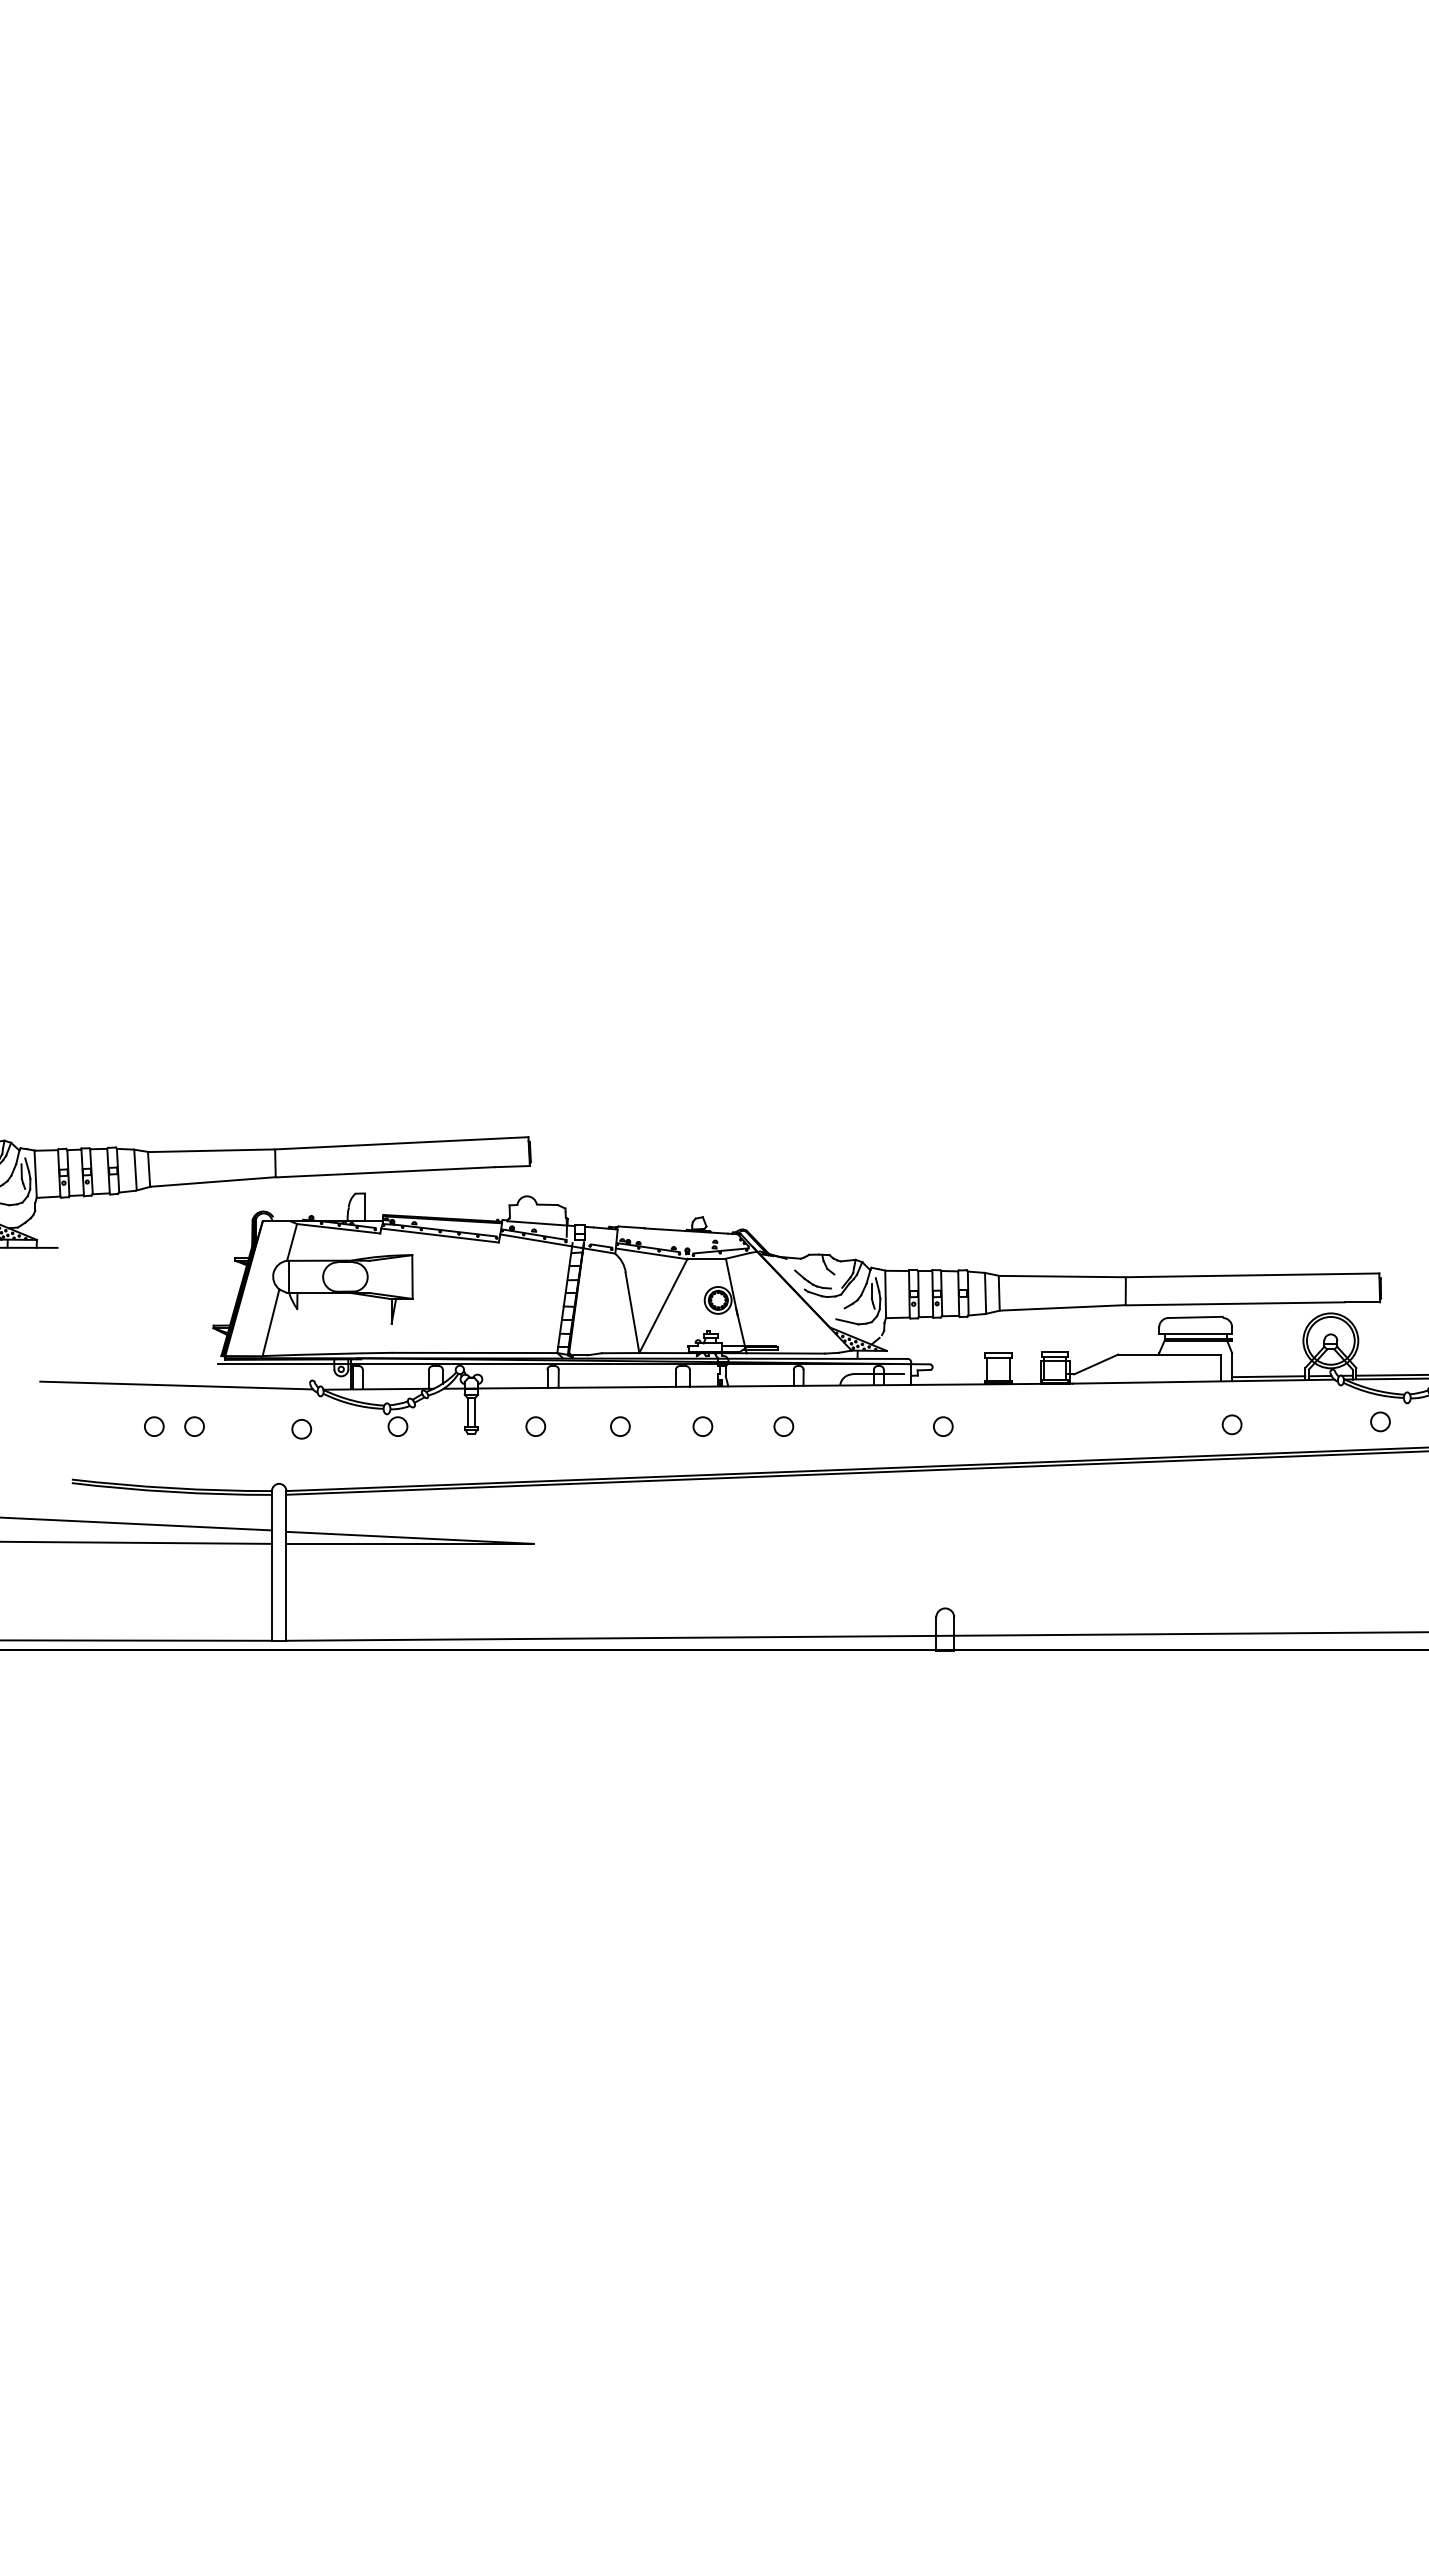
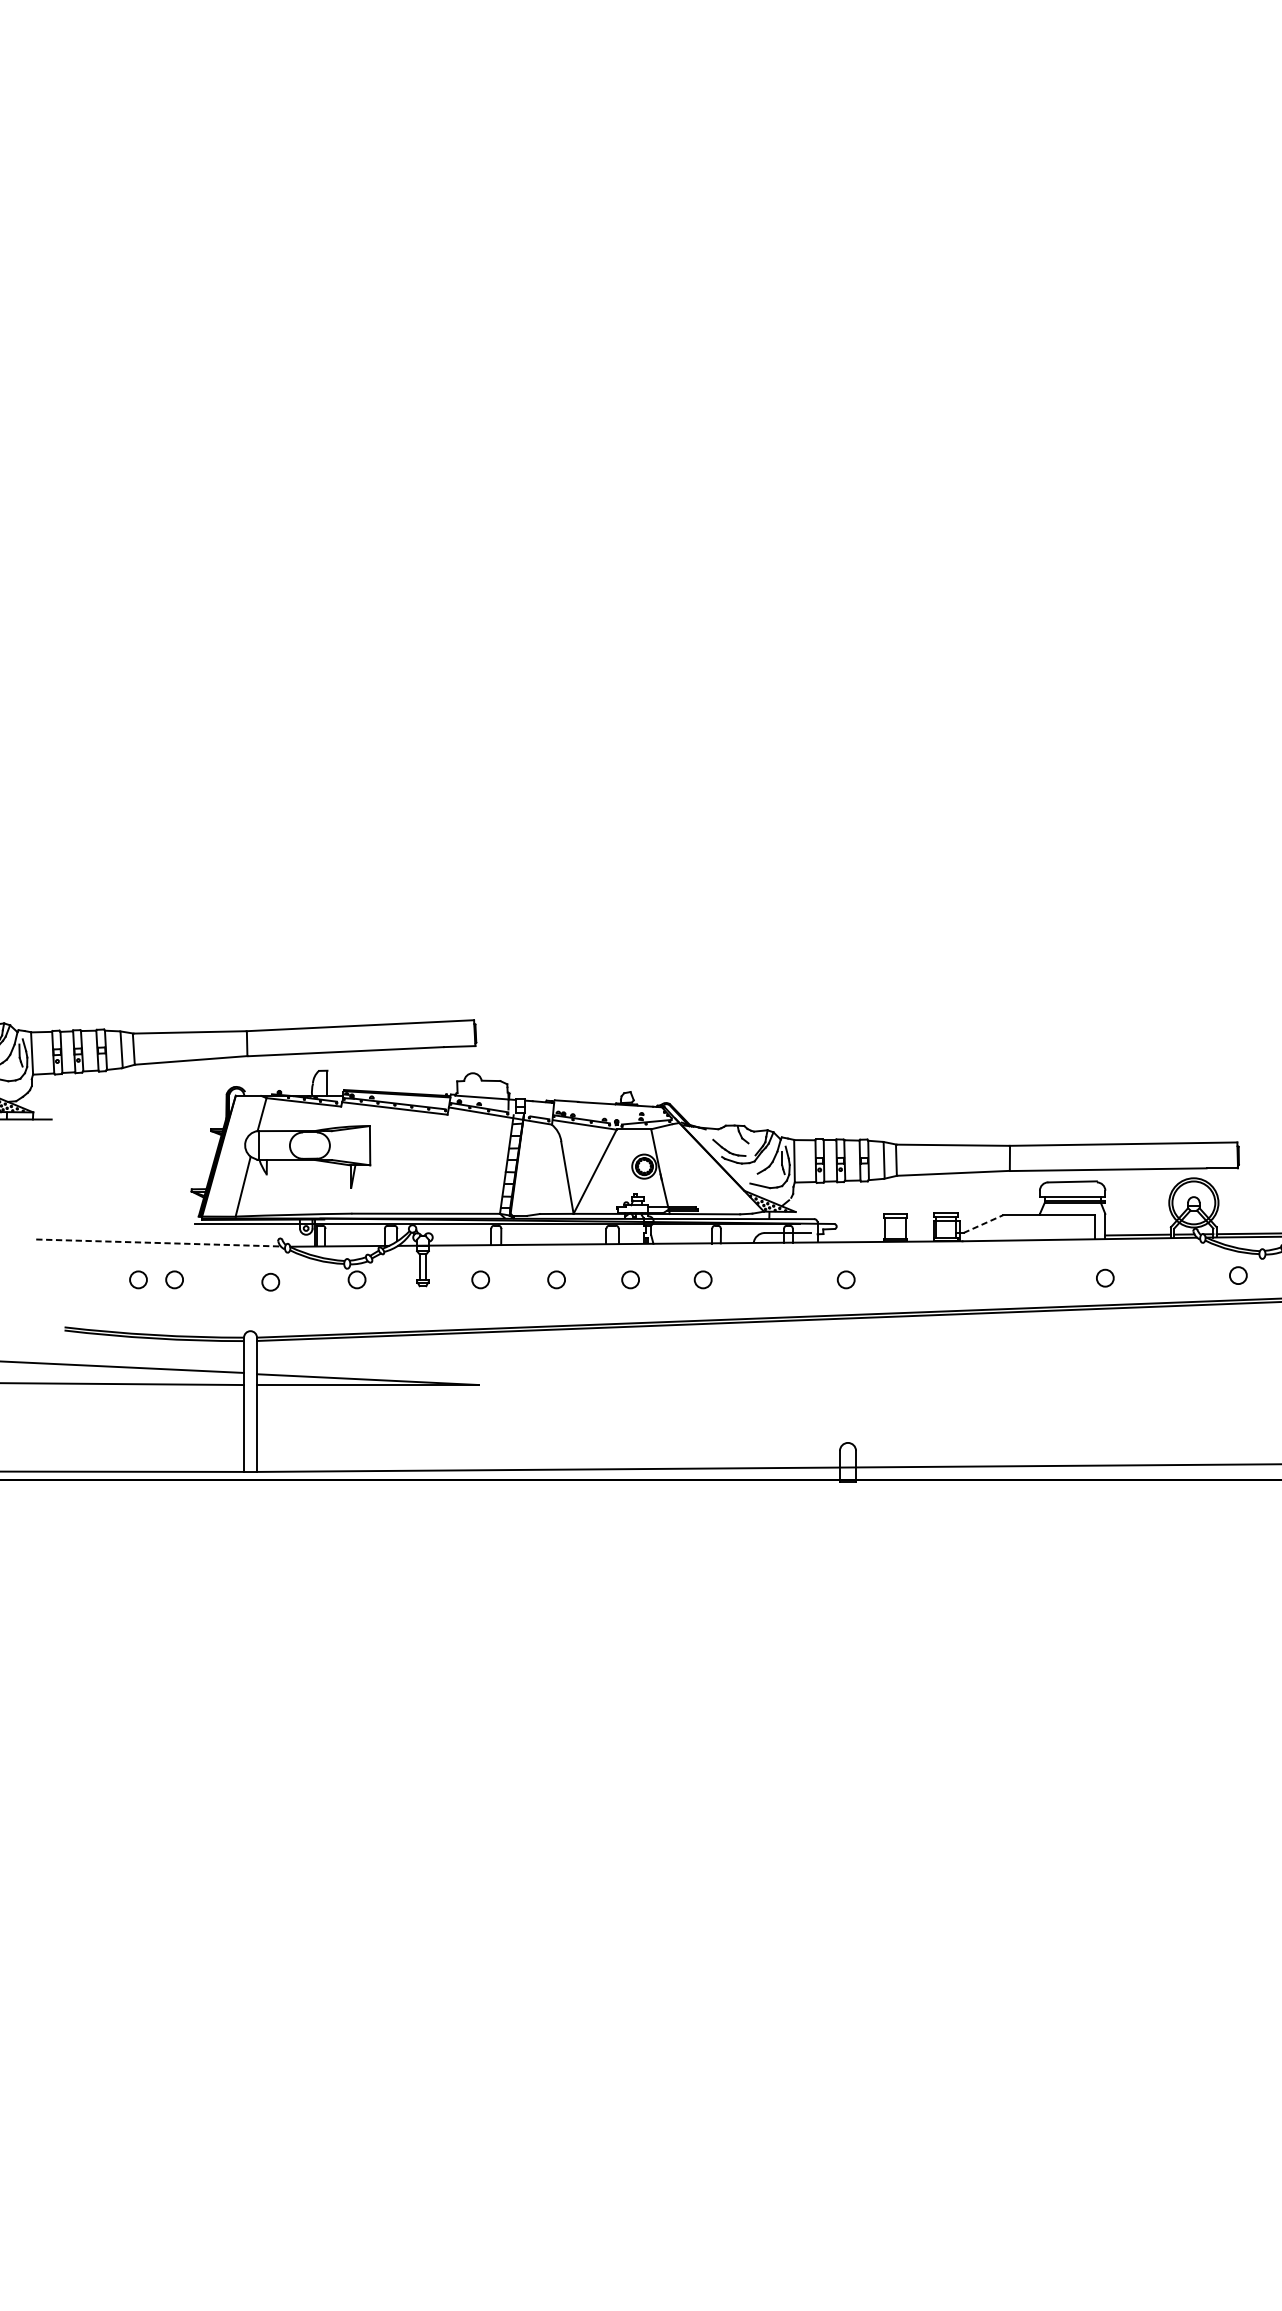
line: (1096, 1364) -> (983, 1224), solid -> dashed
line: (177, 1385) -> (159, 1242), solid -> dashed

